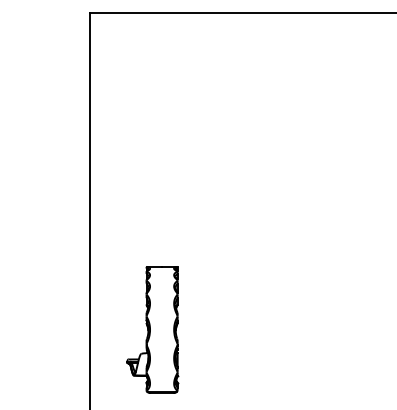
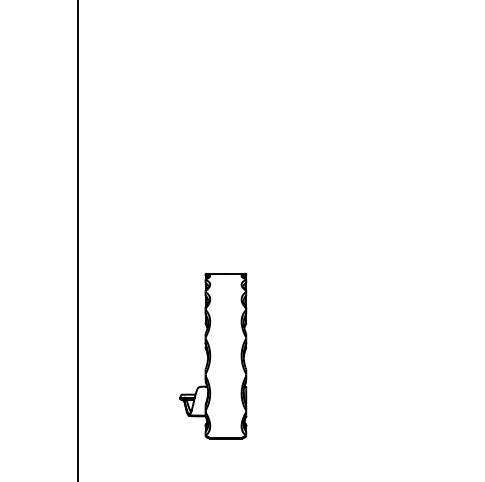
part: (152, 329) -> (213, 355), moved

